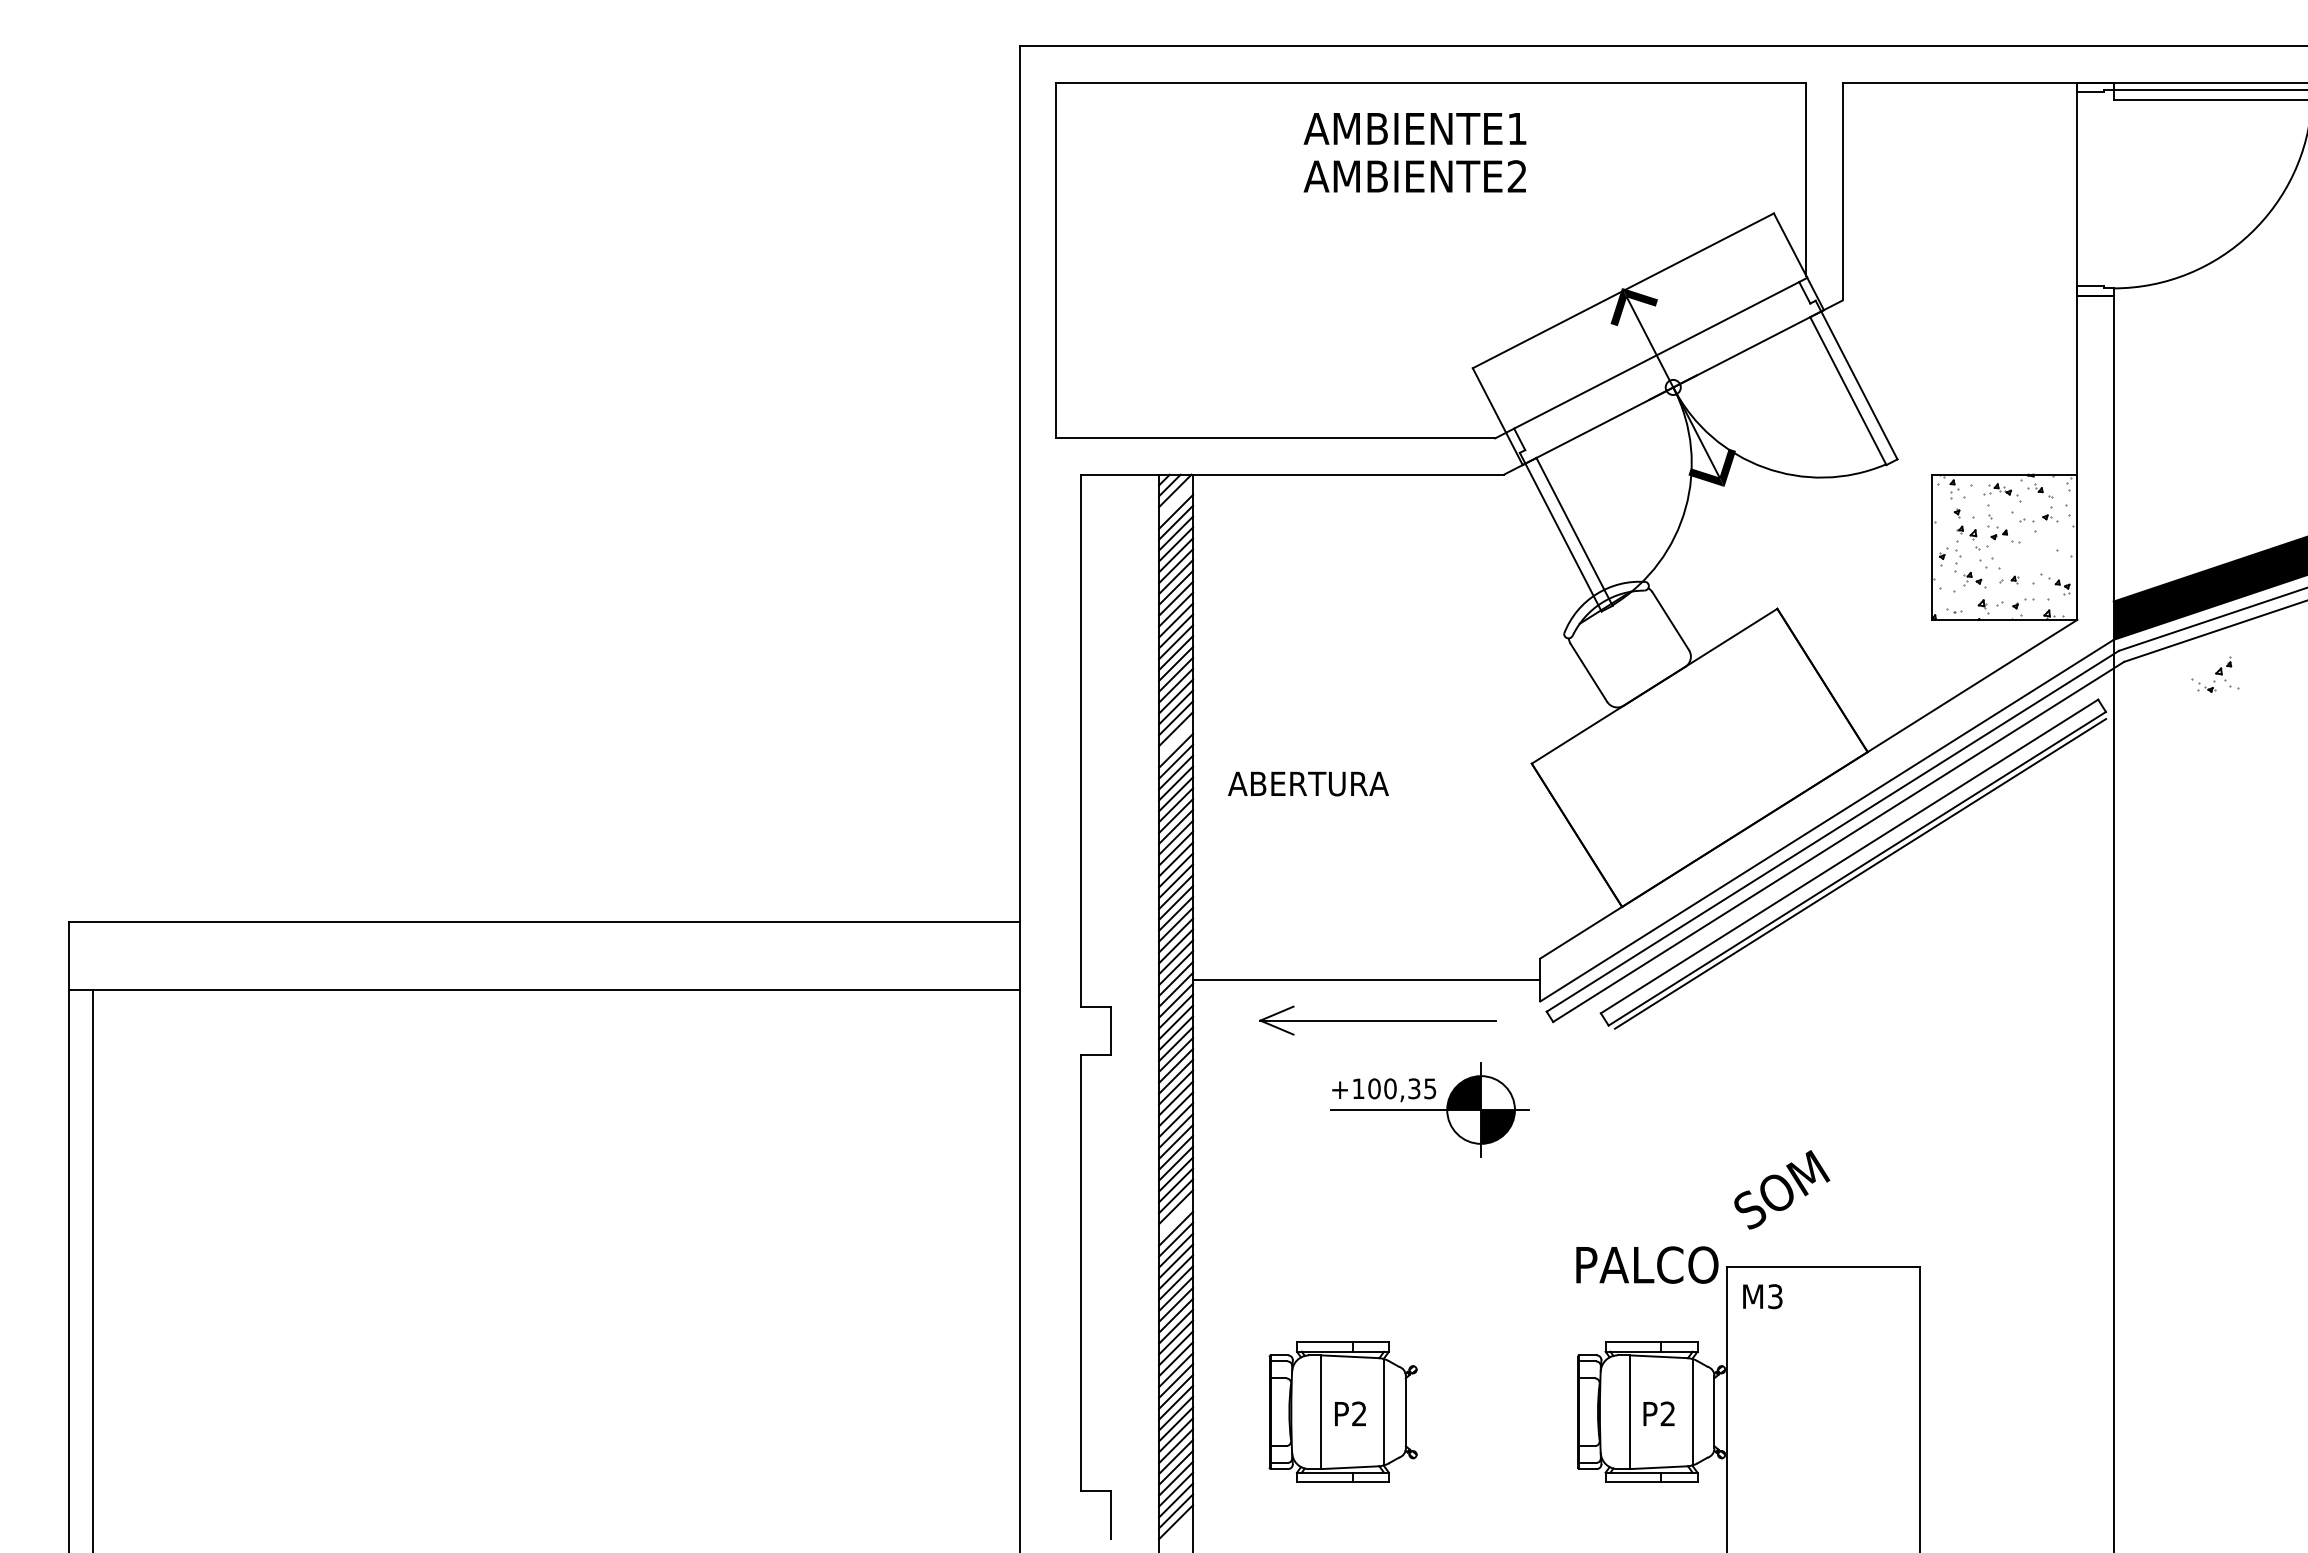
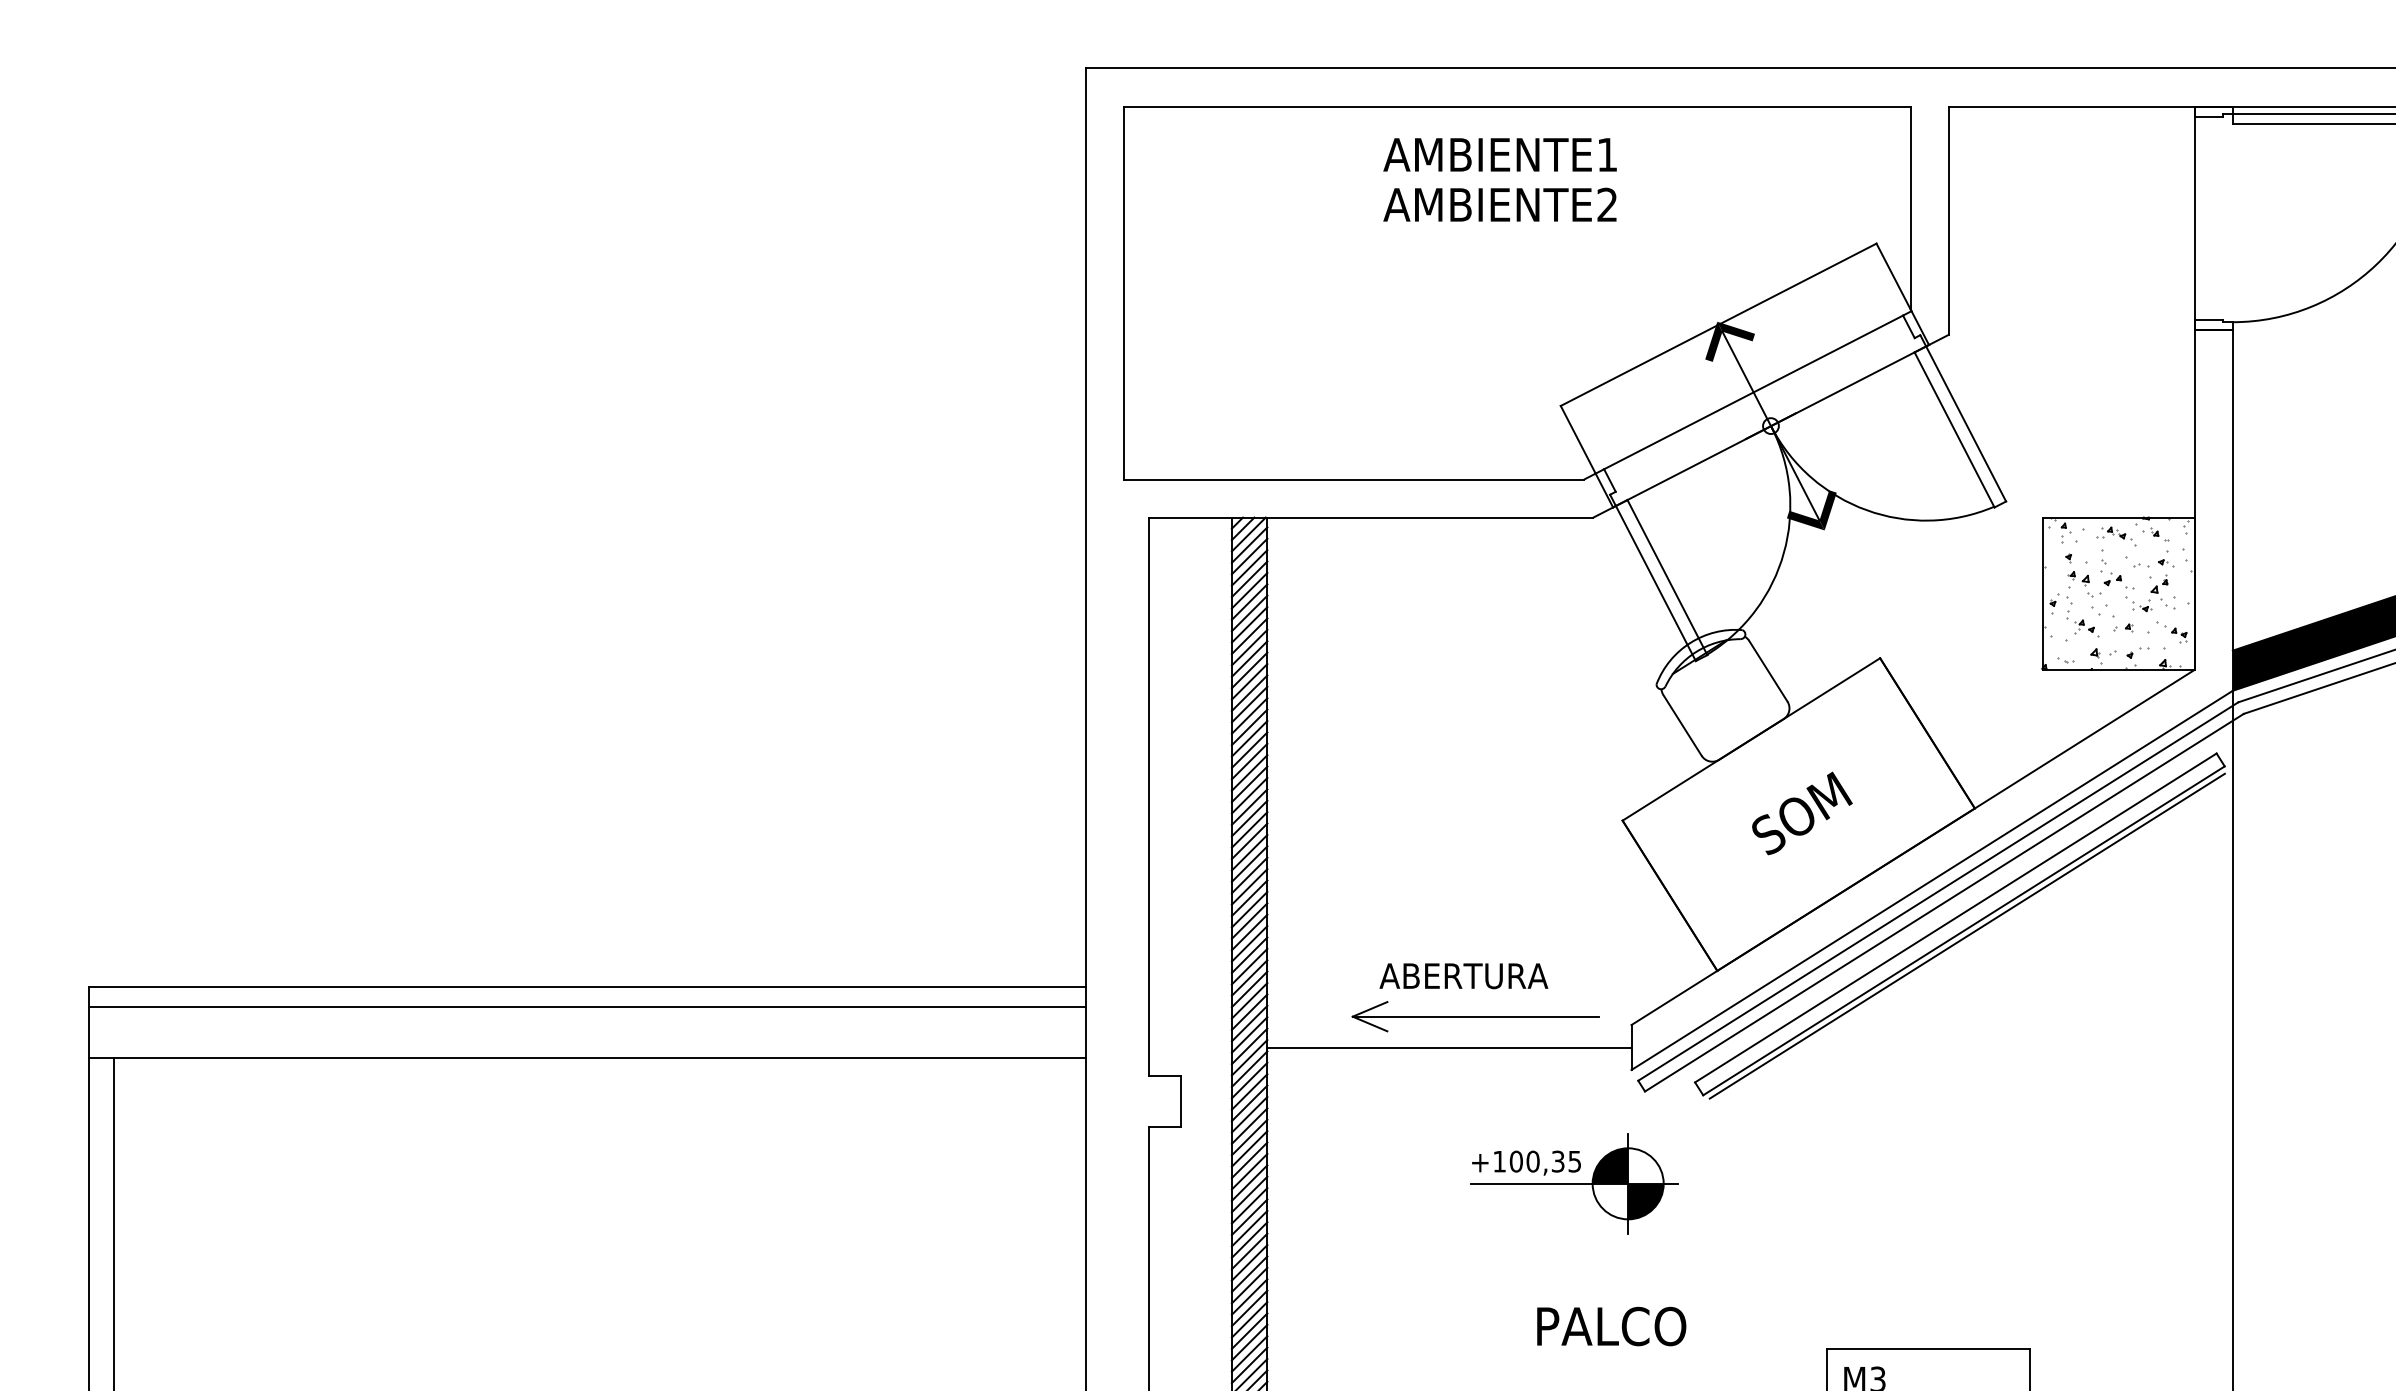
line: (1176, 500) -> (1250, 544), added
part: (2215, 674) -> (2150, 592), moved
line: (1176, 739) -> (1250, 795), added
text: (1308, 783) -> (1463, 975), moved
line: (544, 941) -> (587, 1007), added
part: (1377, 1020) -> (1475, 1016), moved
part: (1429, 1109) -> (1574, 1183), moved
text: (1782, 1189) -> (1802, 813), moved
line: (1176, 1217) -> (1250, 1296), added
text: (1647, 1264) -> (1611, 1325), moved

